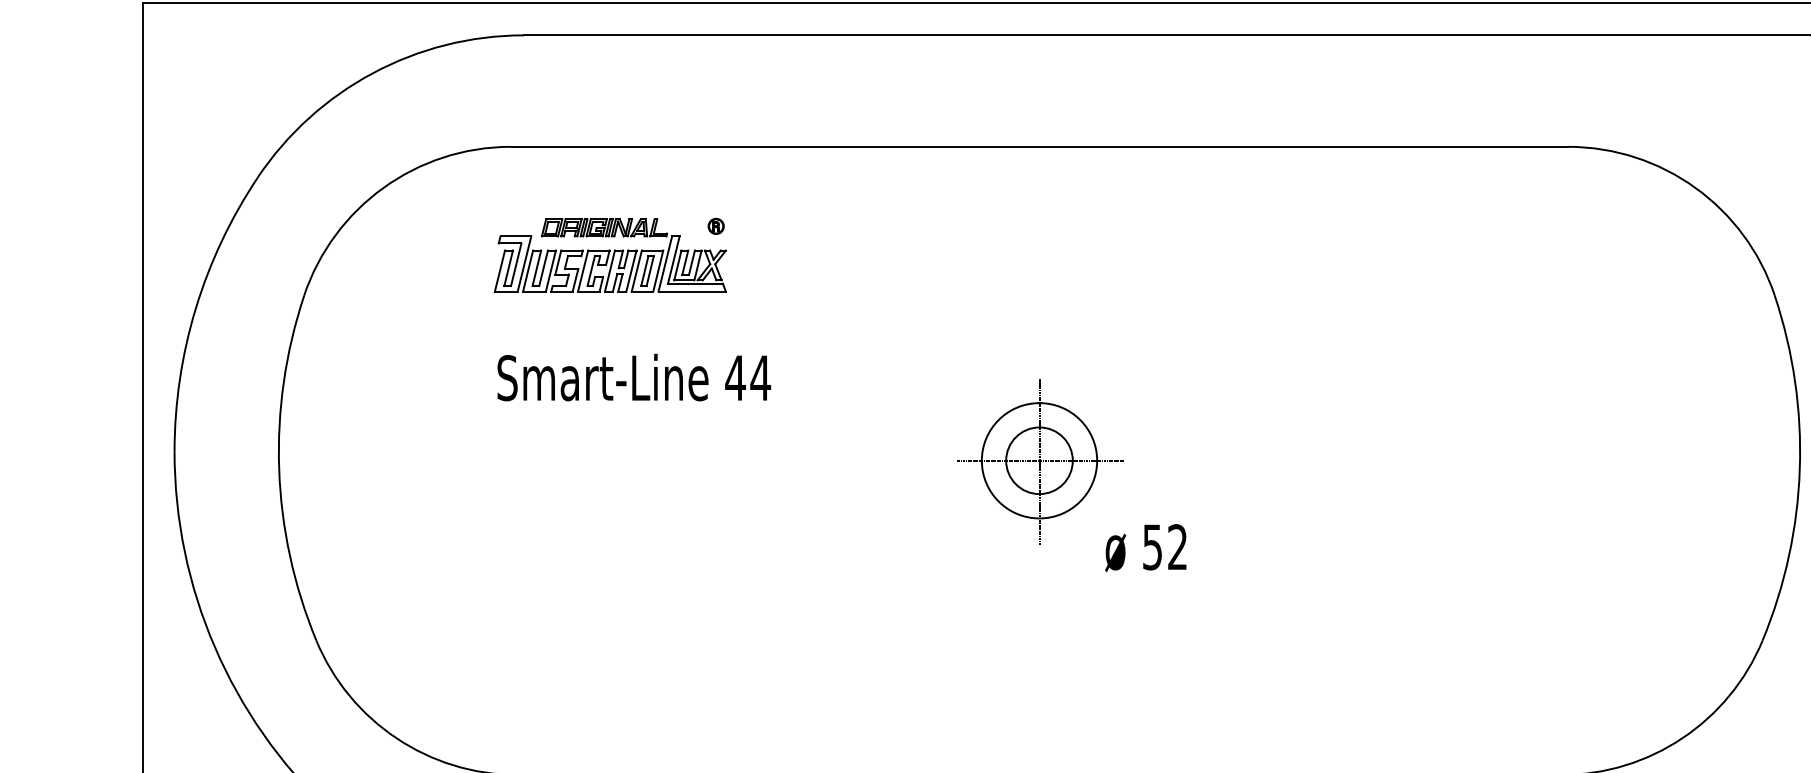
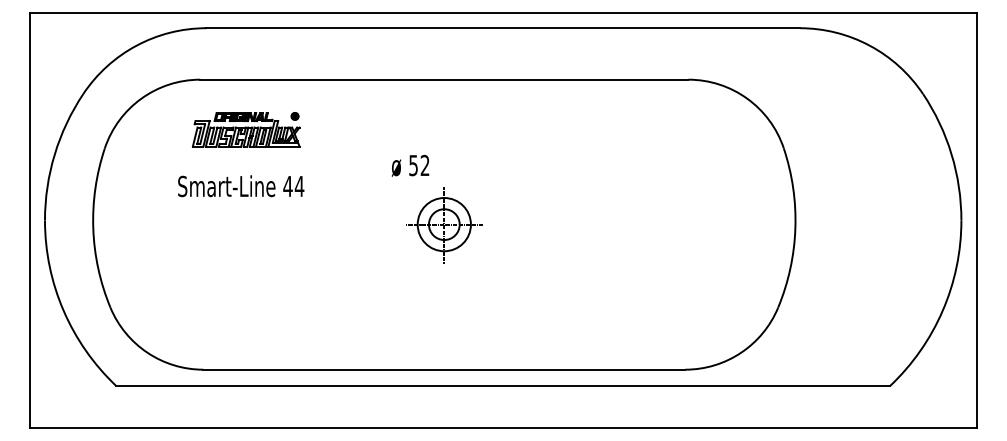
text: (634, 378) -> (241, 186), moved
text: (1145, 547) -> (410, 165), moved

